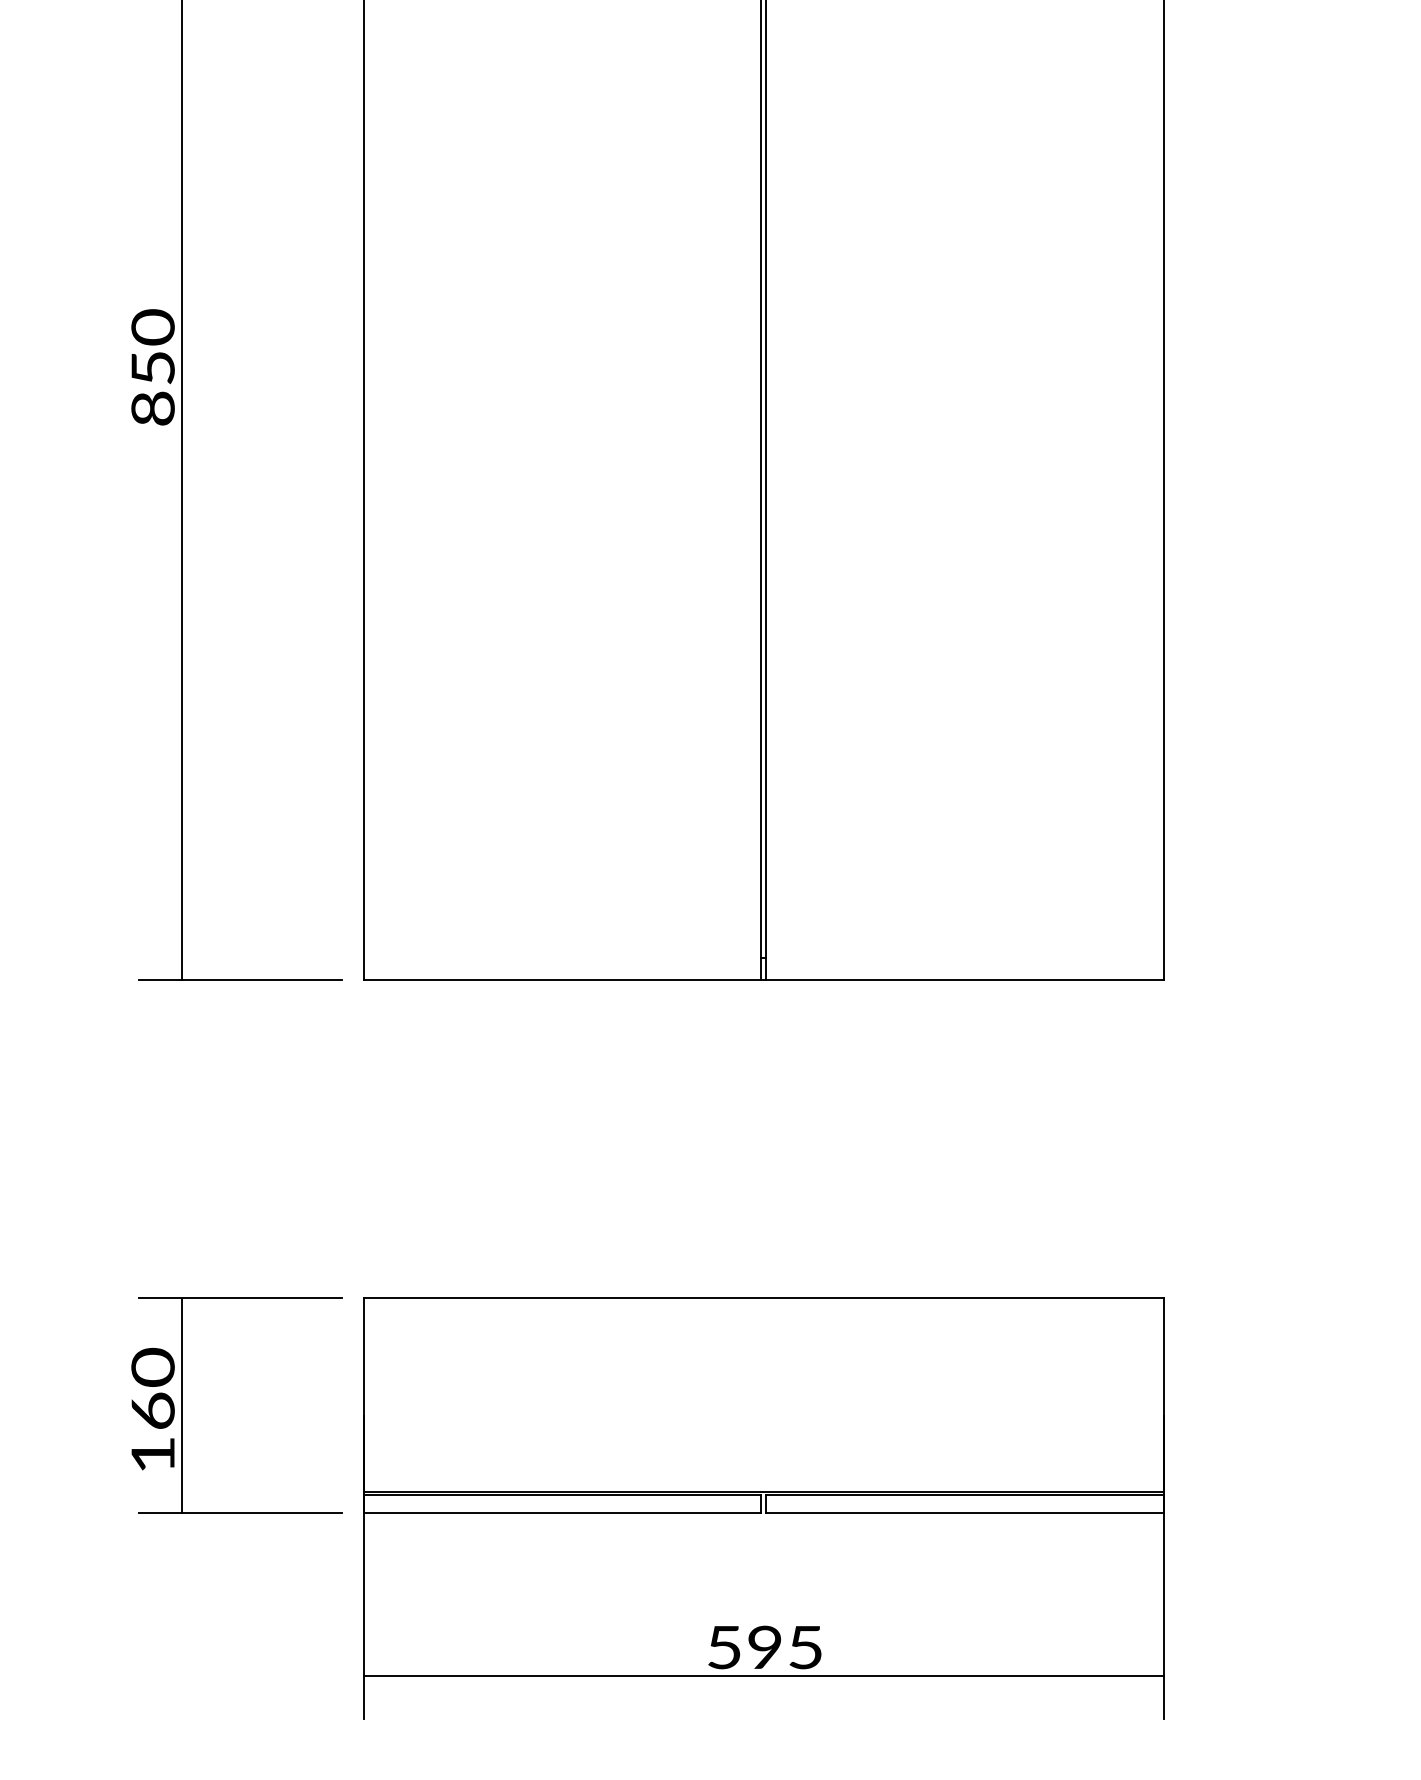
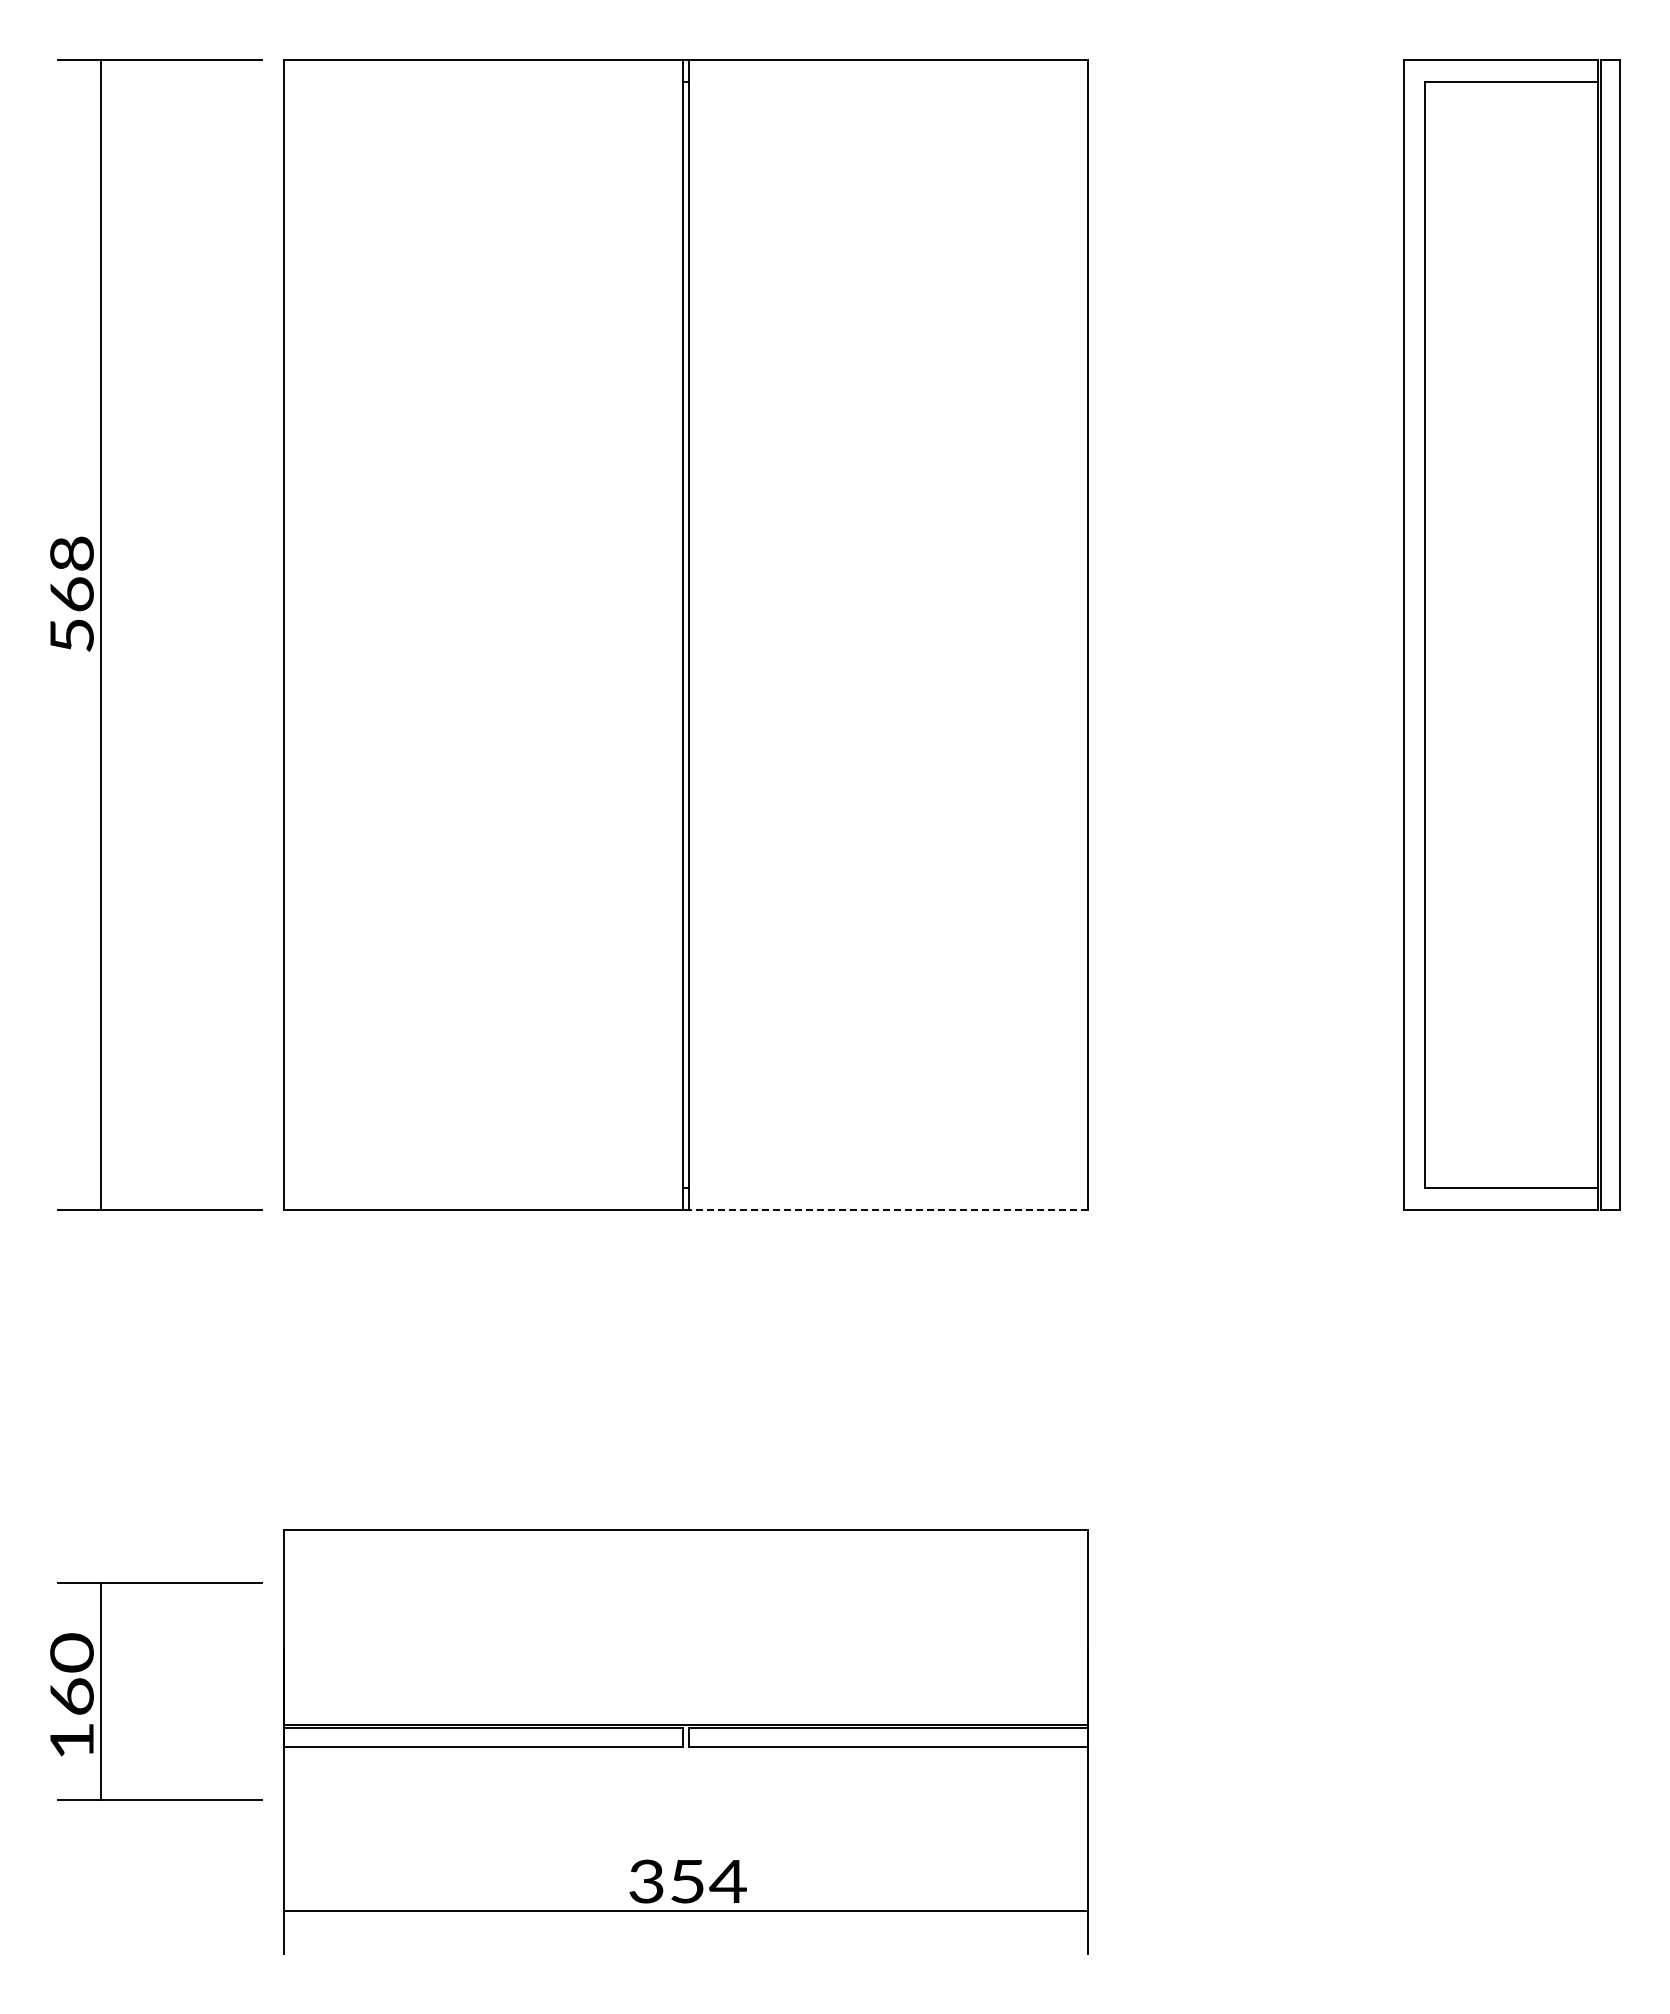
text: (152, 366) -> (71, 593), 850 -> 568
line: (964, 979) -> (888, 1209), solid -> dashed
part: (182, 1405) -> (101, 1691), moved
text: (765, 1647) -> (687, 1881), 595 -> 354

